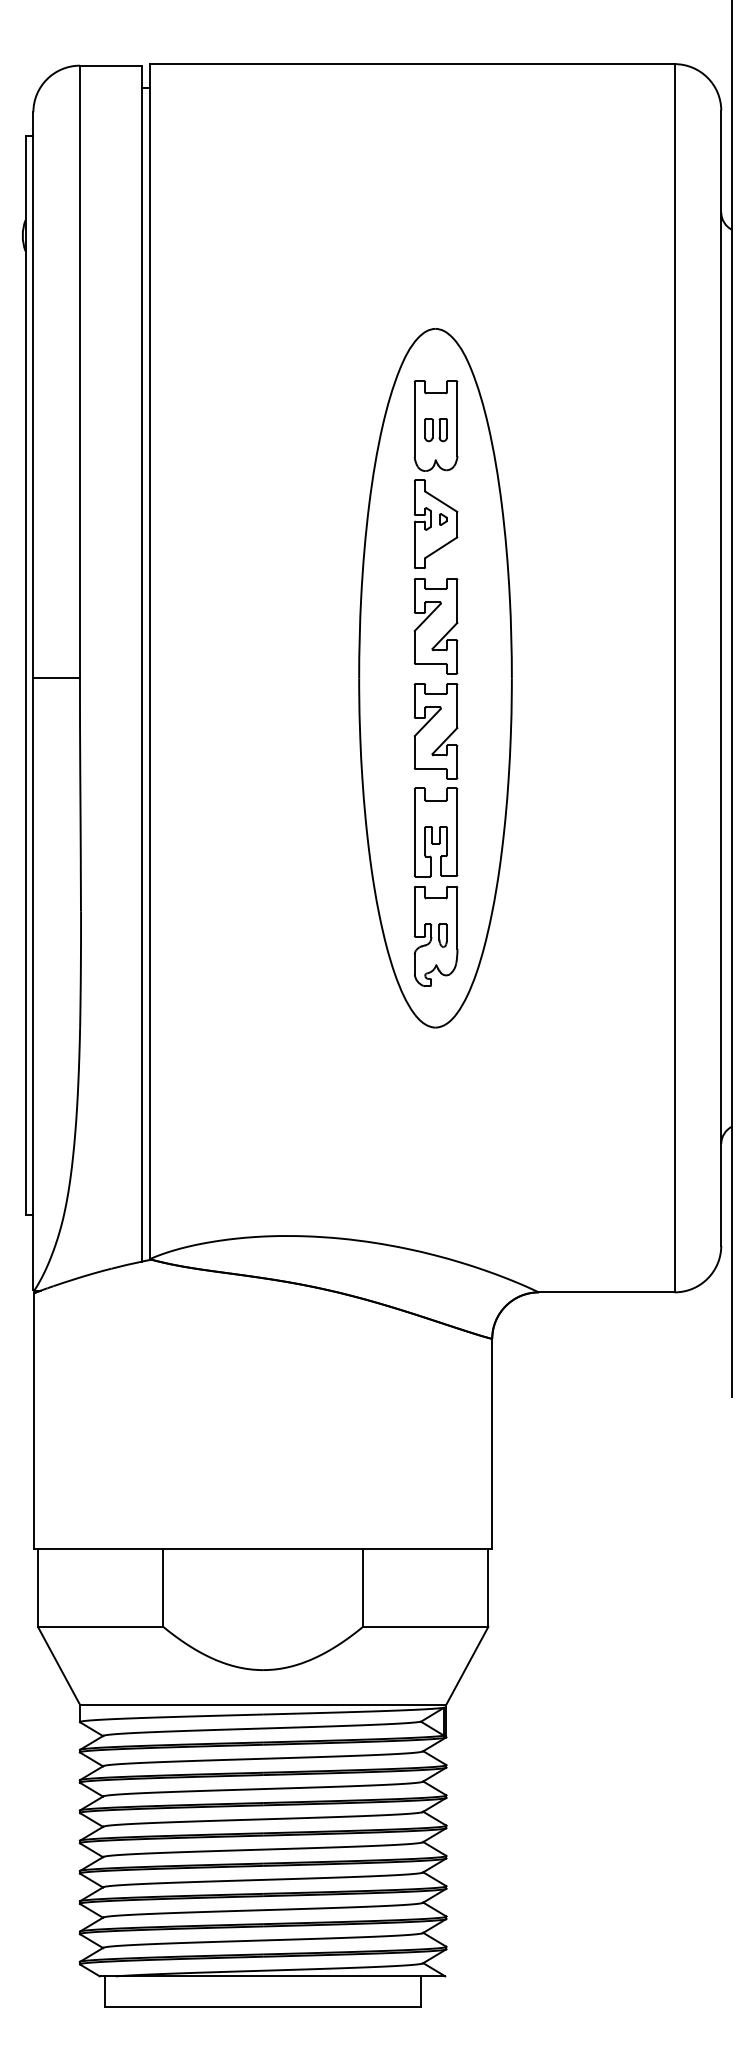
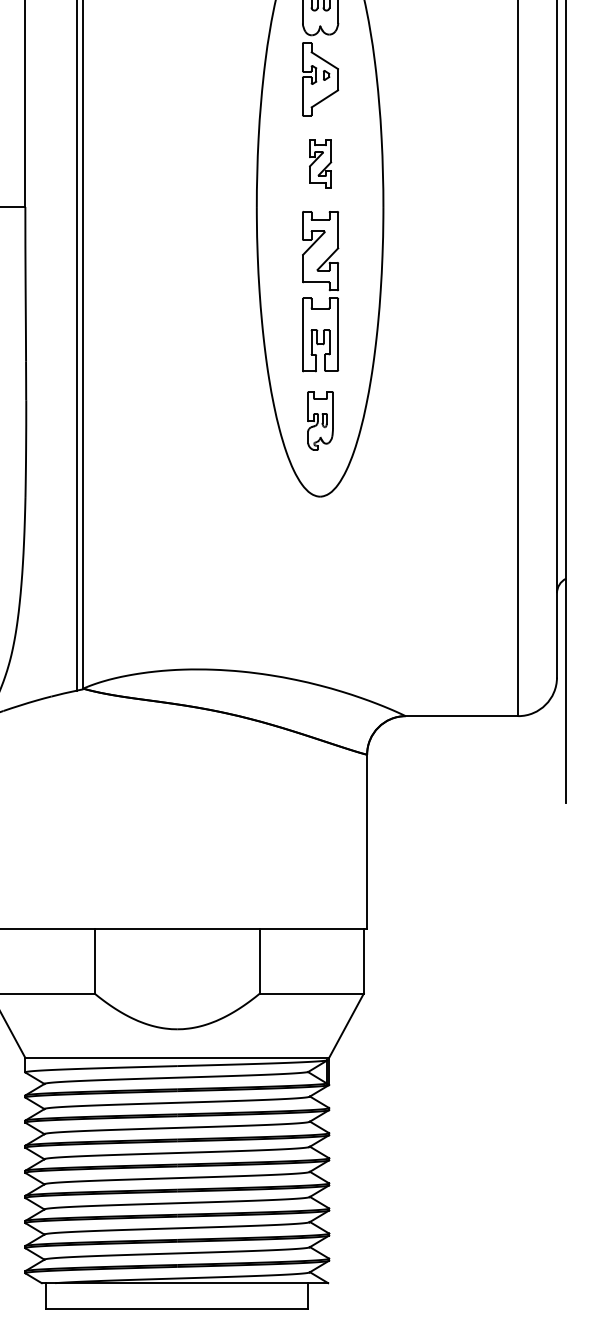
part: (435, 626) -> (320, 164), size x0.6
part: (435, 936) -> (320, 421), size x0.7

